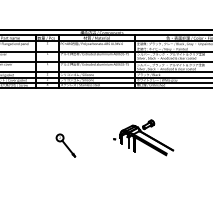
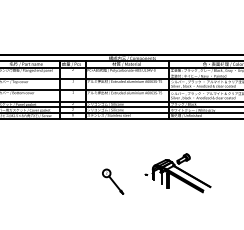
part: (66, 145) -> (113, 181), moved

